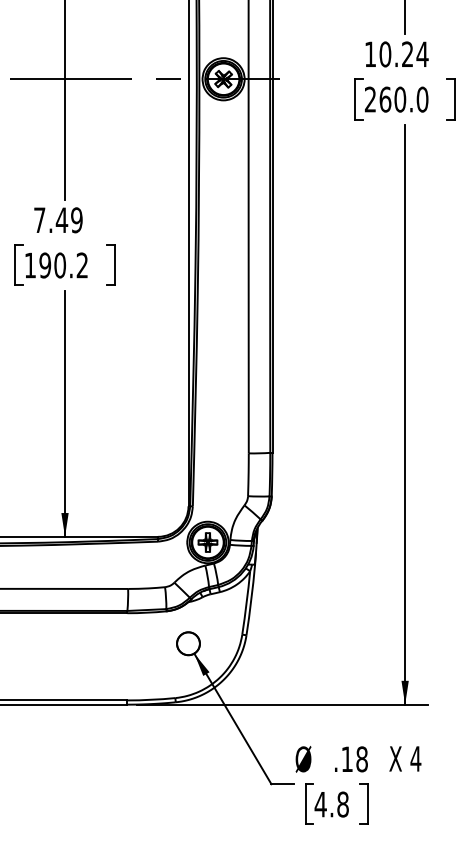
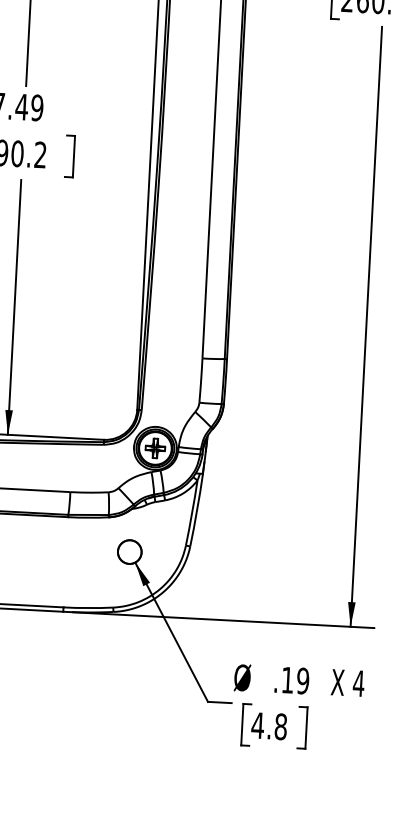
text: (361, 759) -> (302, 681), .18 -> .19

